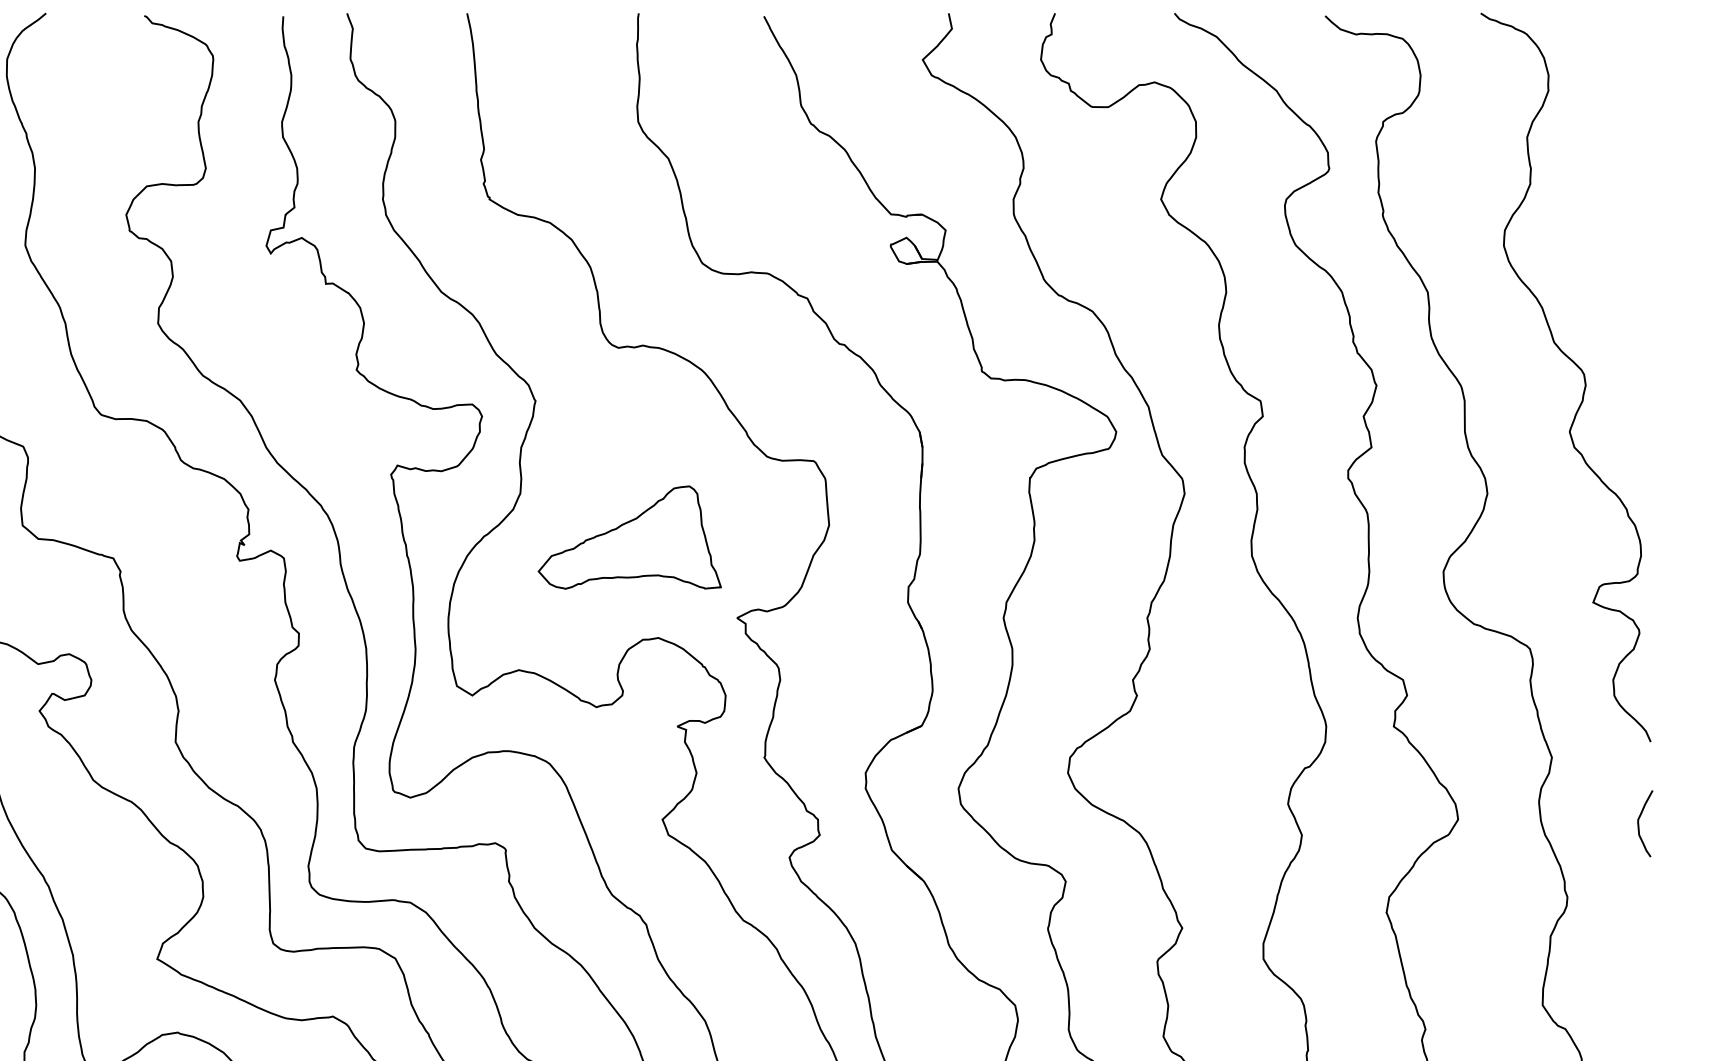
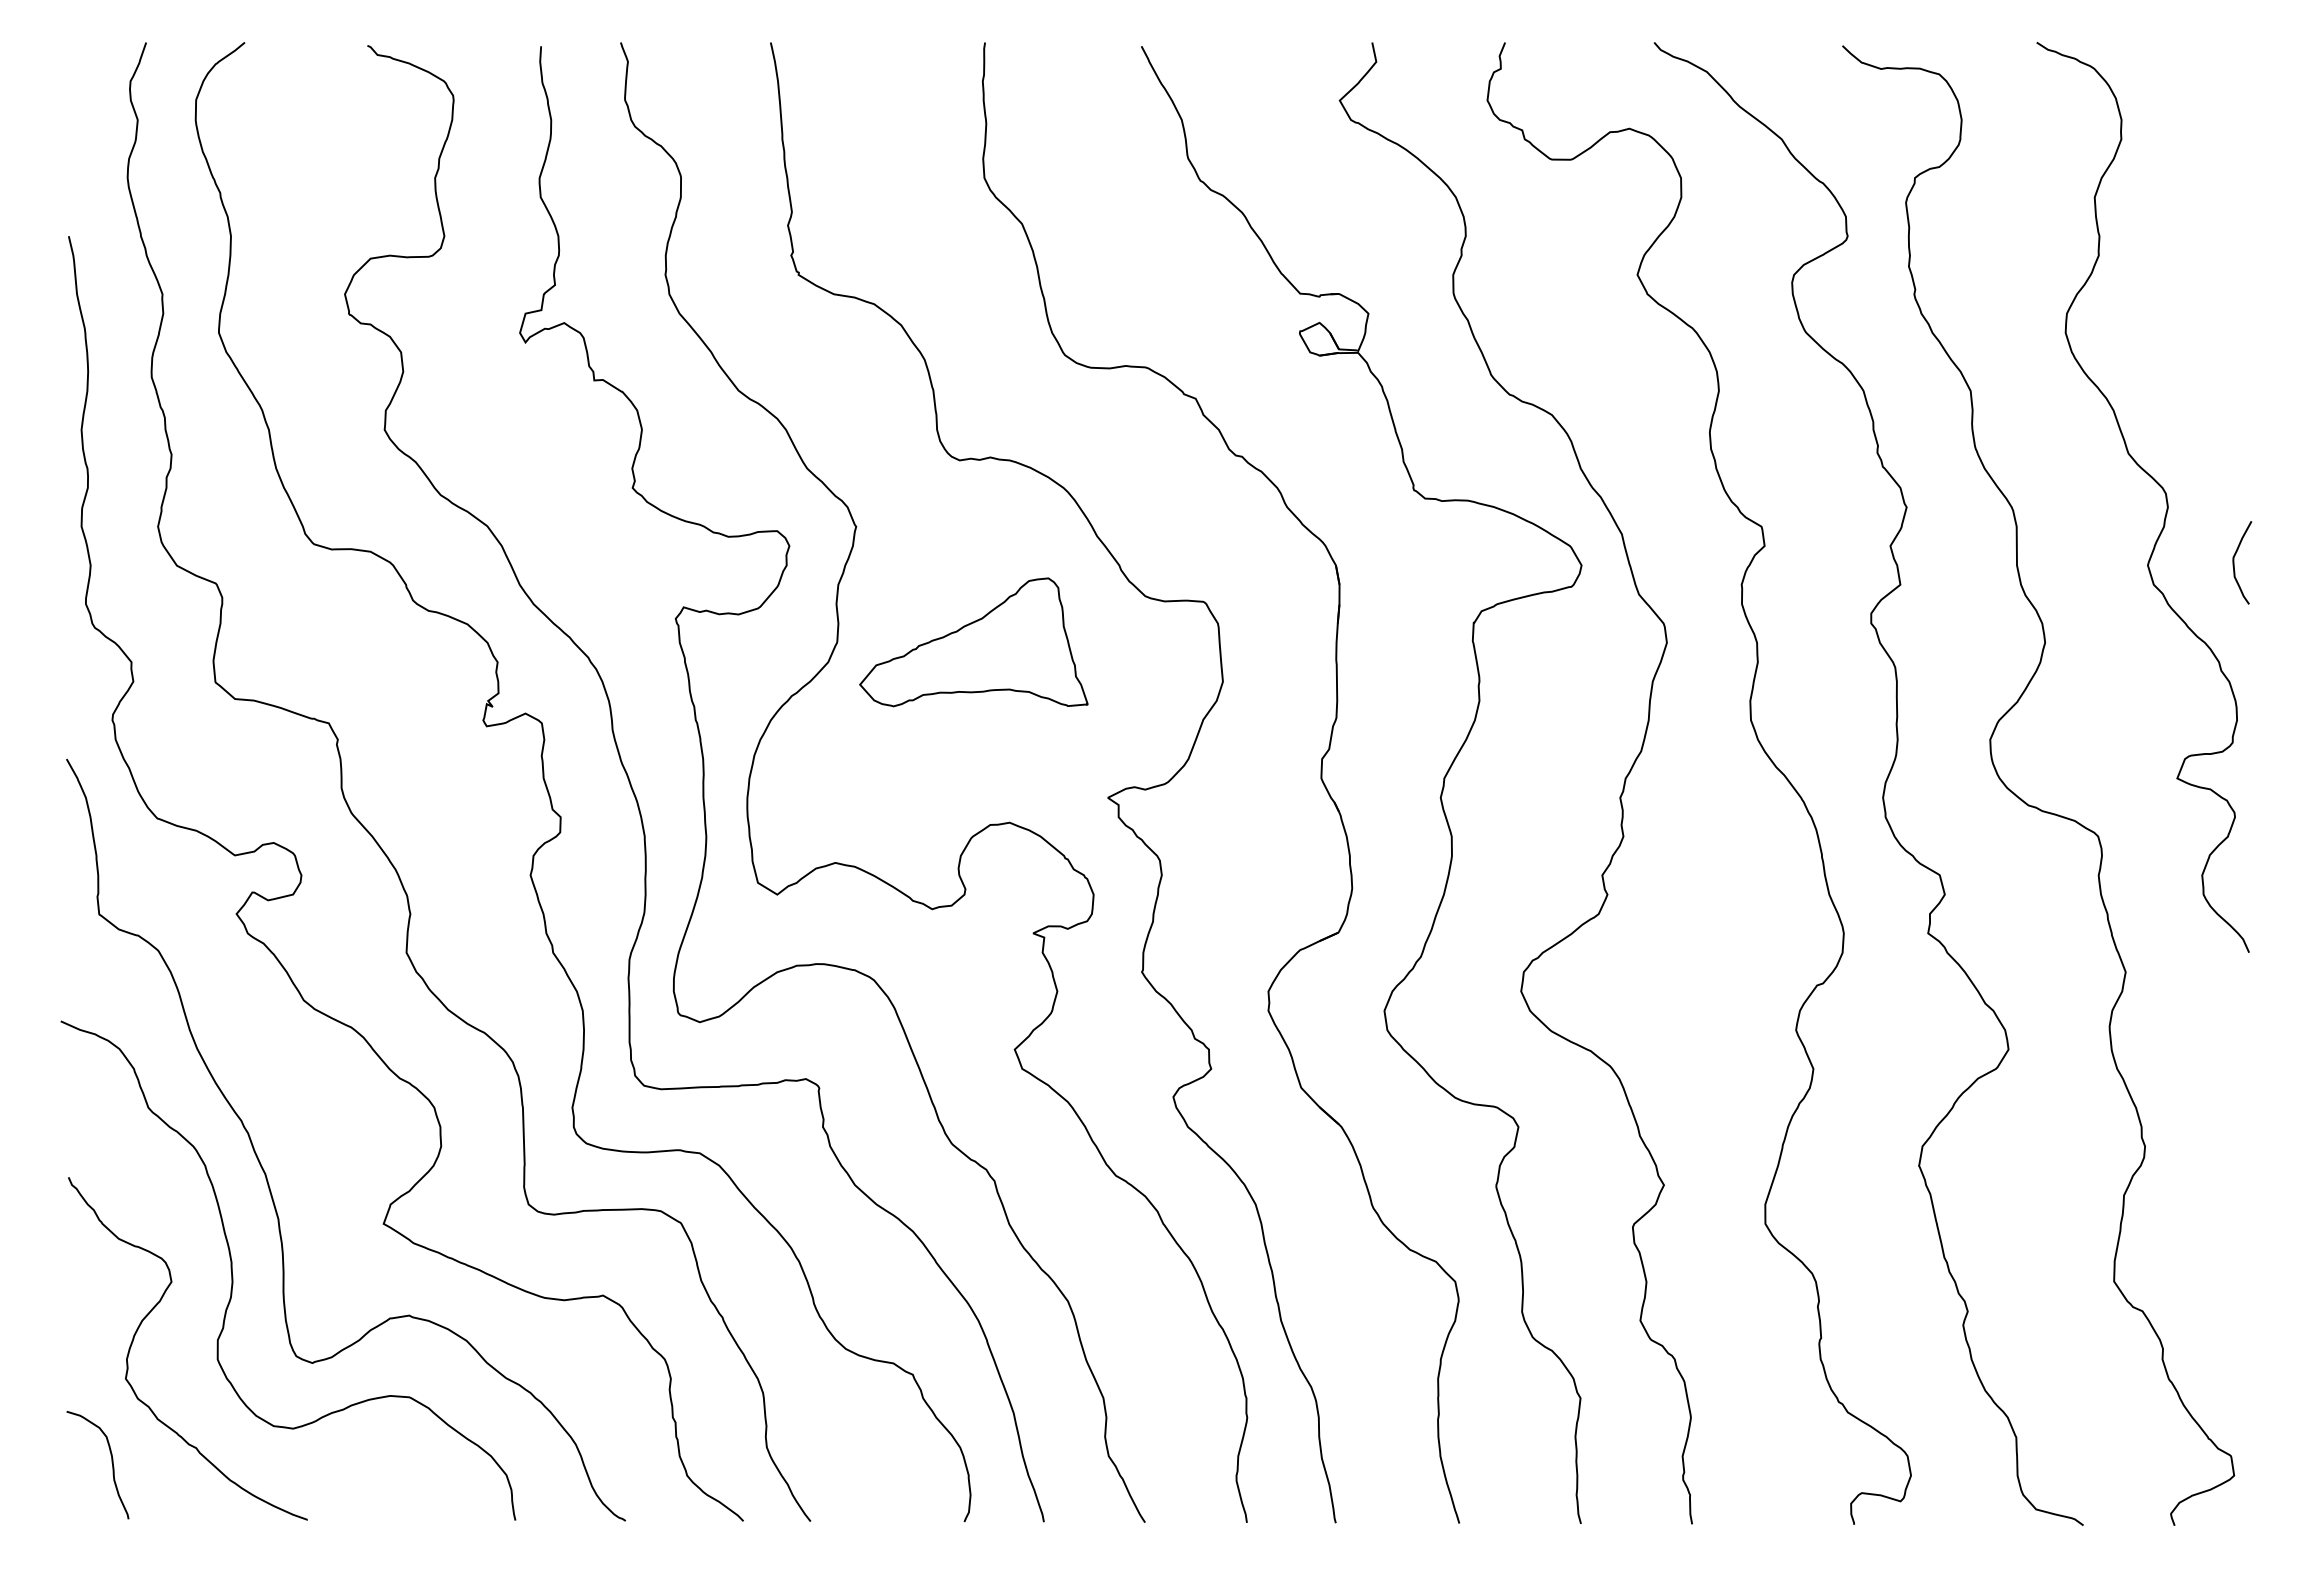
part: (629, 537) -> (973, 642), moved
curve: (1639, 823) -> (2234, 562), moved

